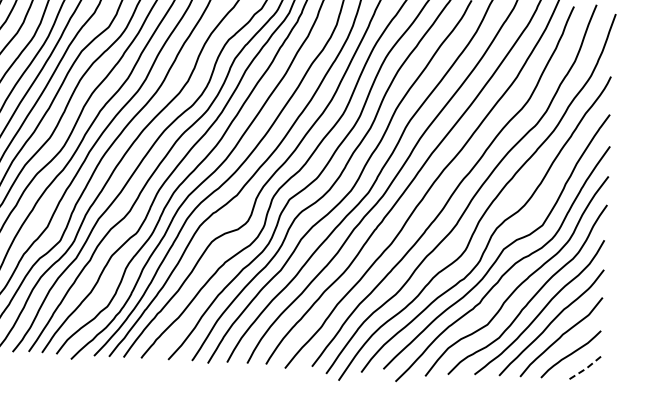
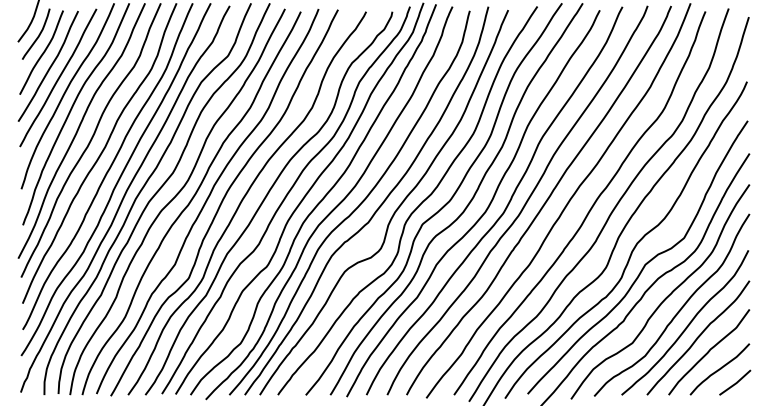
line: (586, 368) -> (736, 383), dashed -> solid

